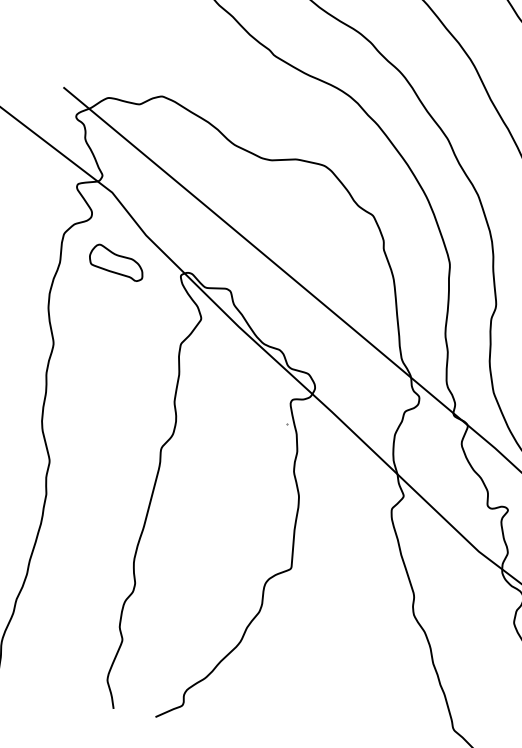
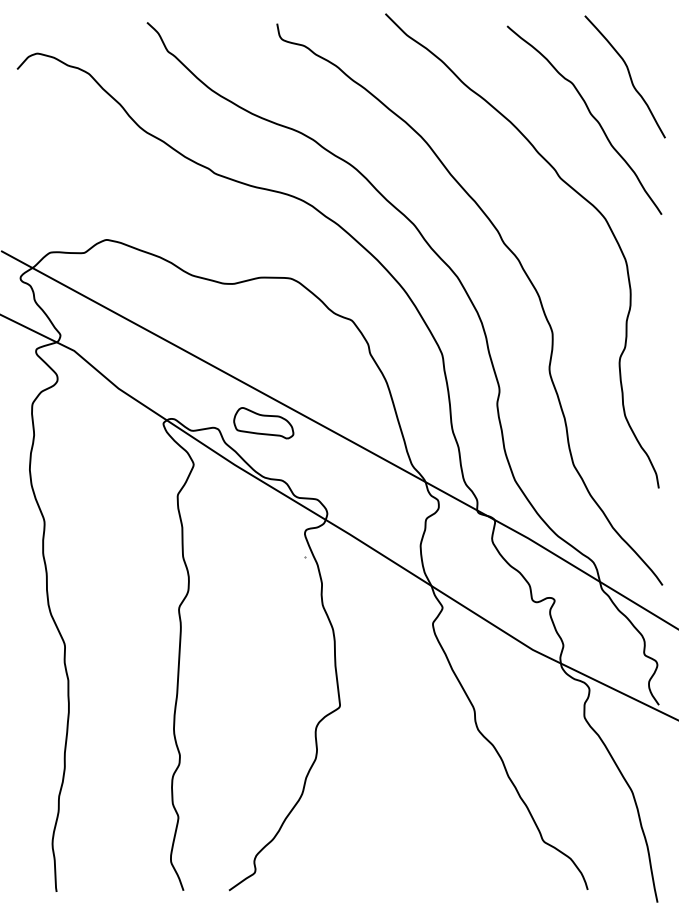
part: (116, 262) -> (263, 423), moved

